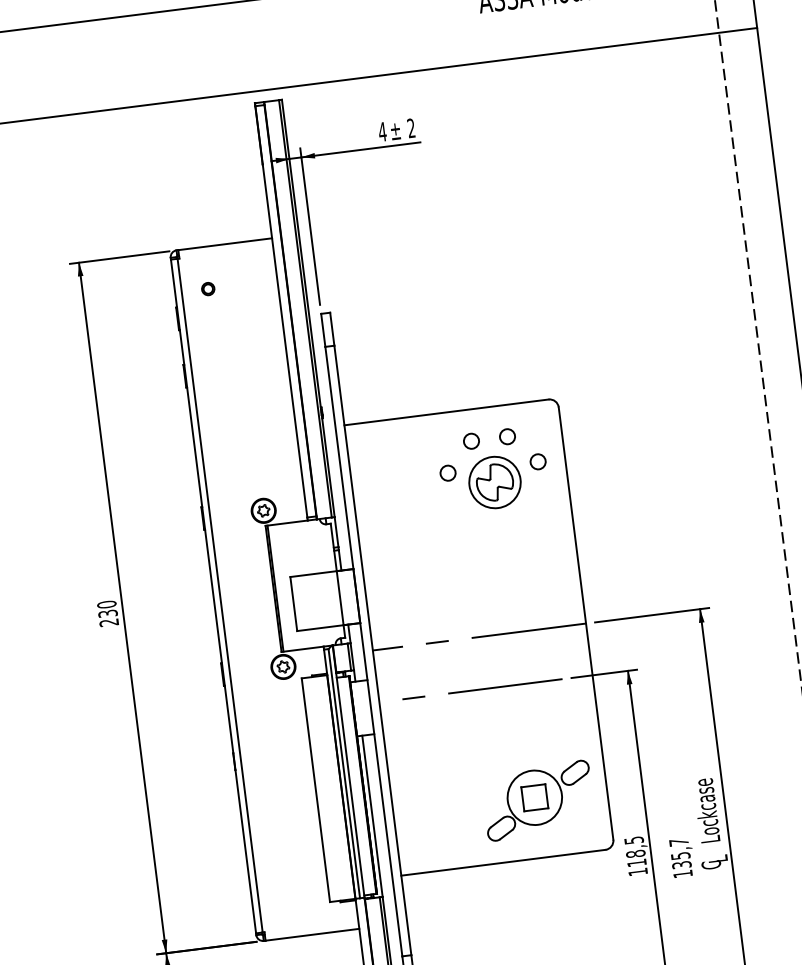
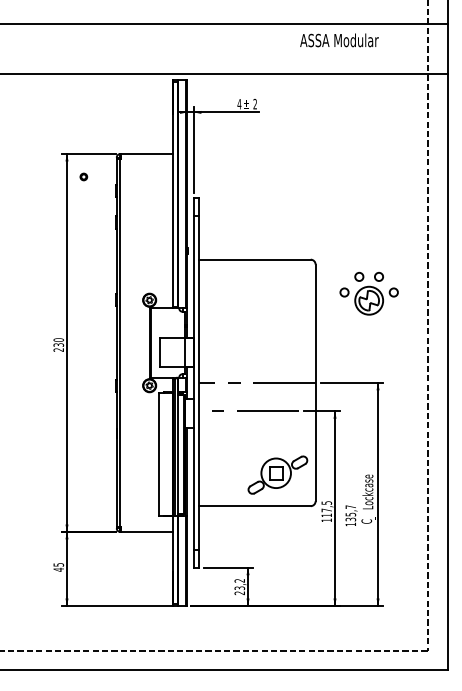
part: (207, 288) -> (83, 176), moved
part: (492, 469) -> (368, 293), moved
text: (635, 854) -> (326, 510), 118,5 -> 117,5

